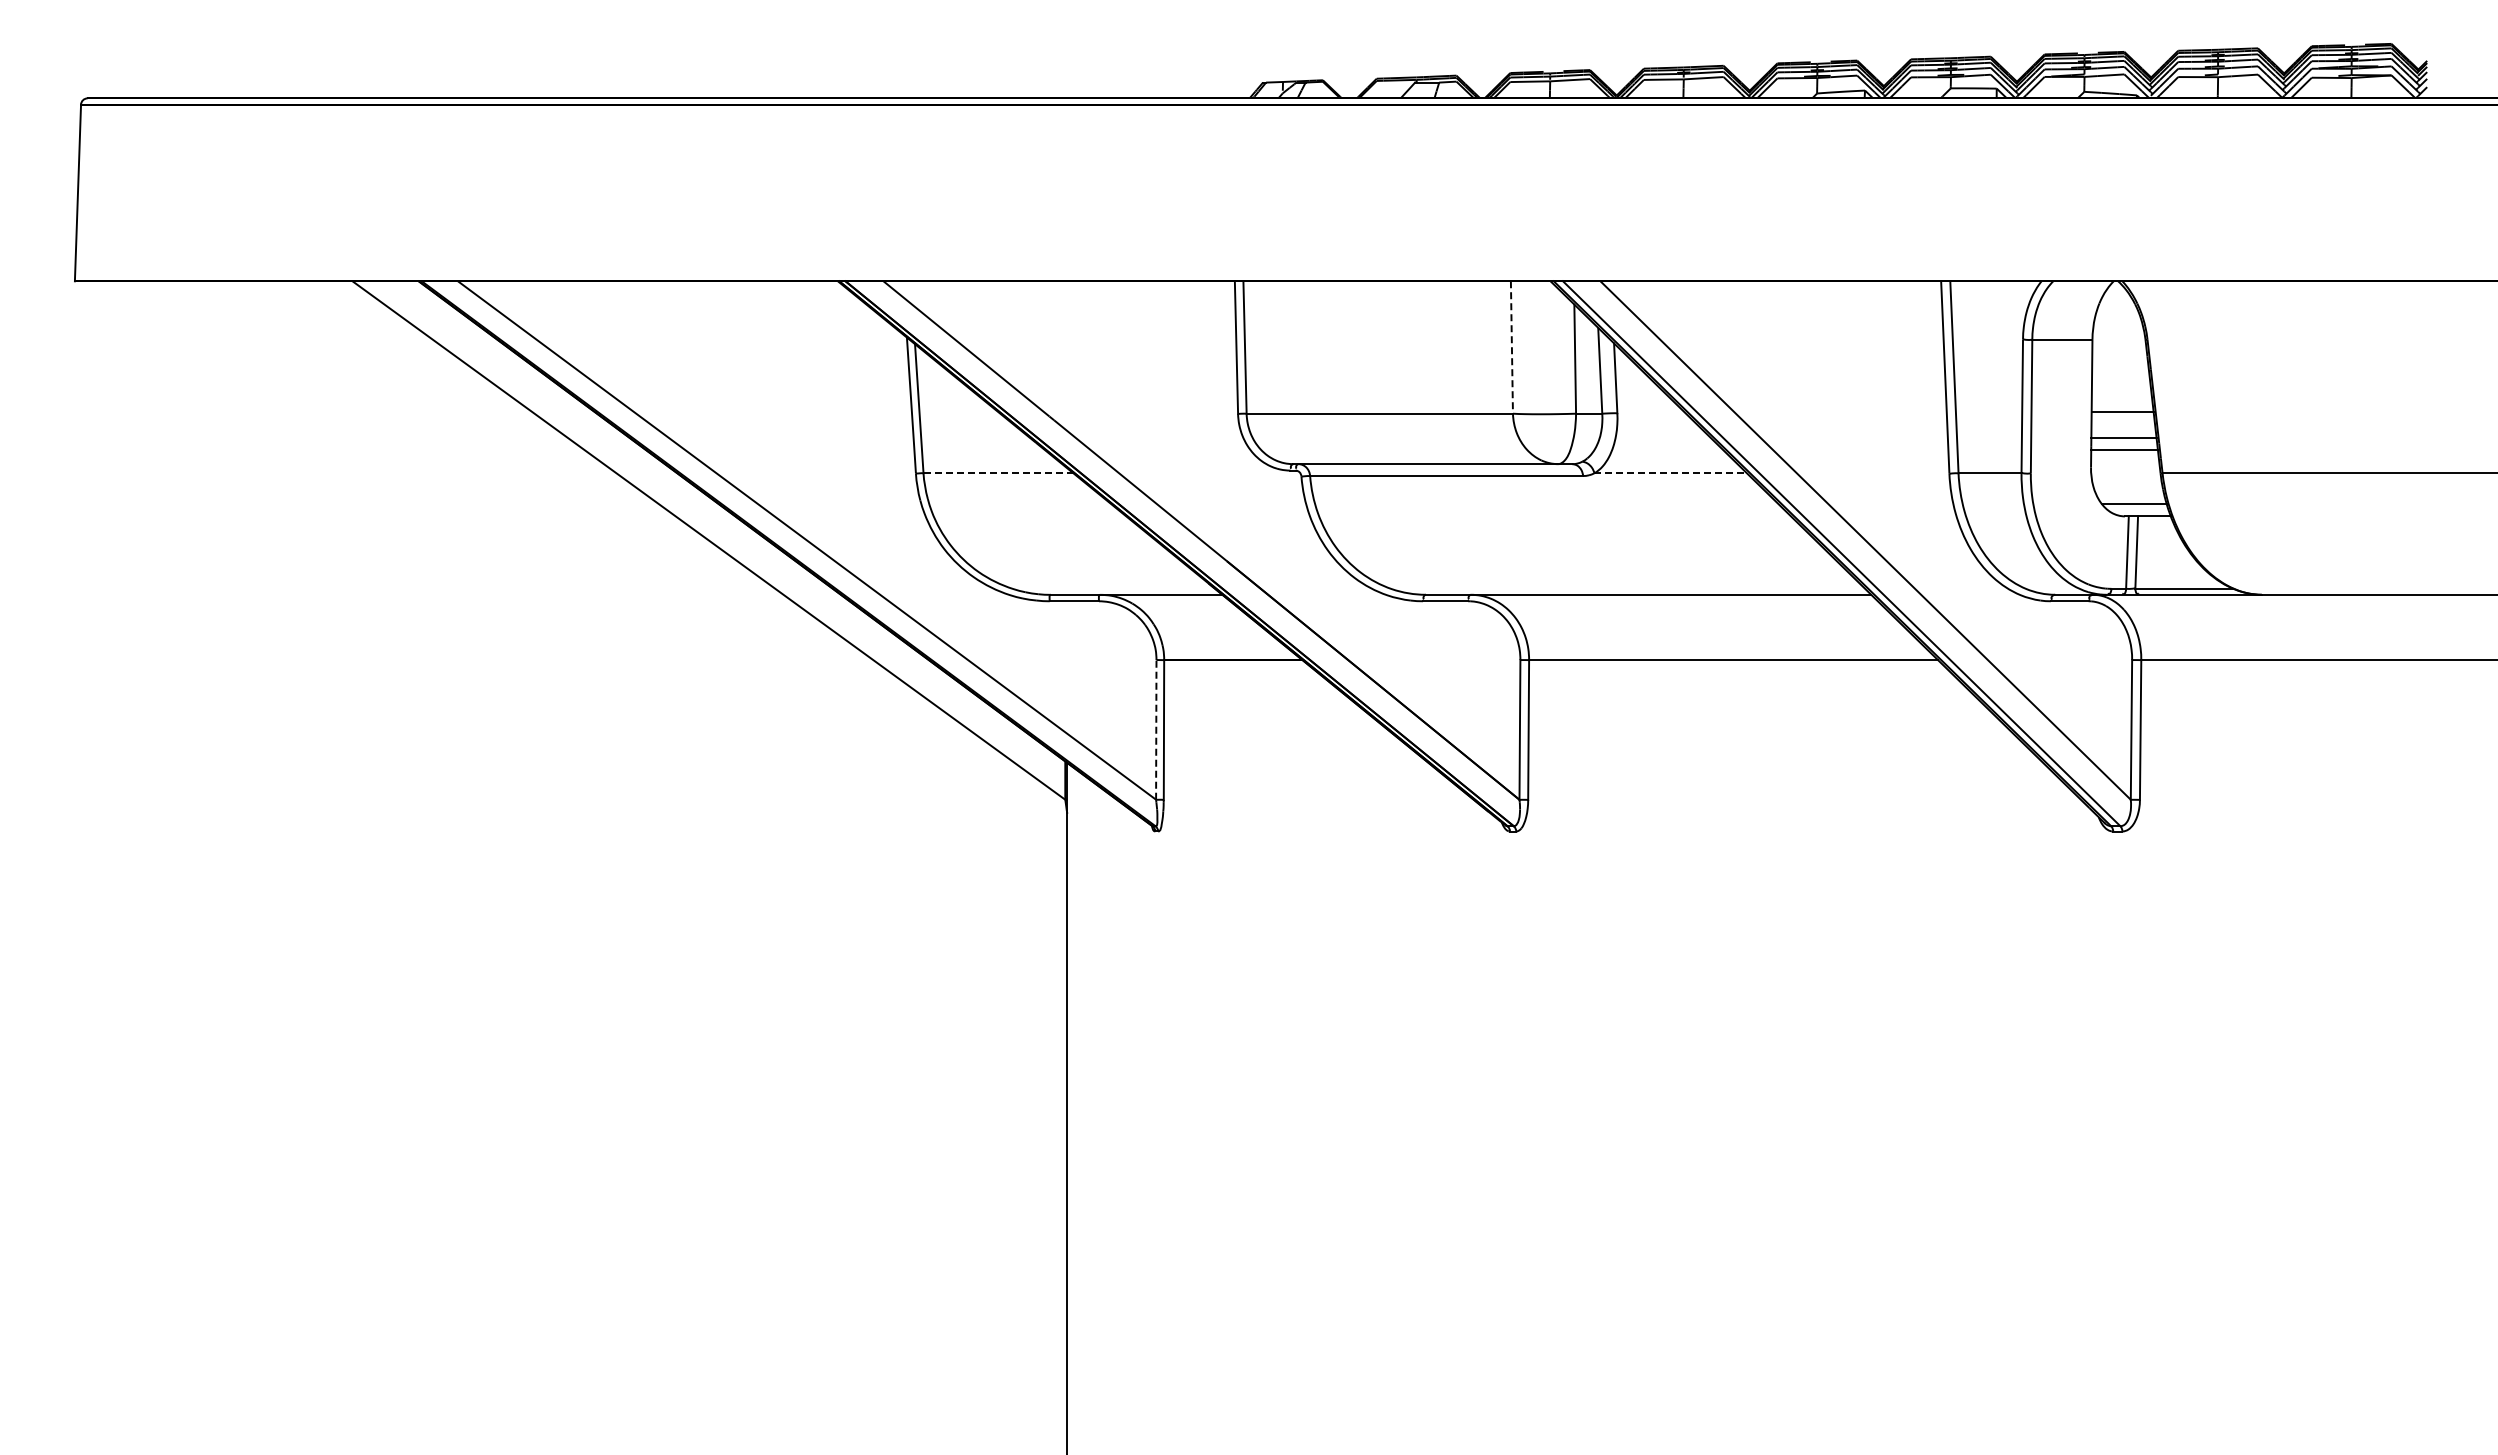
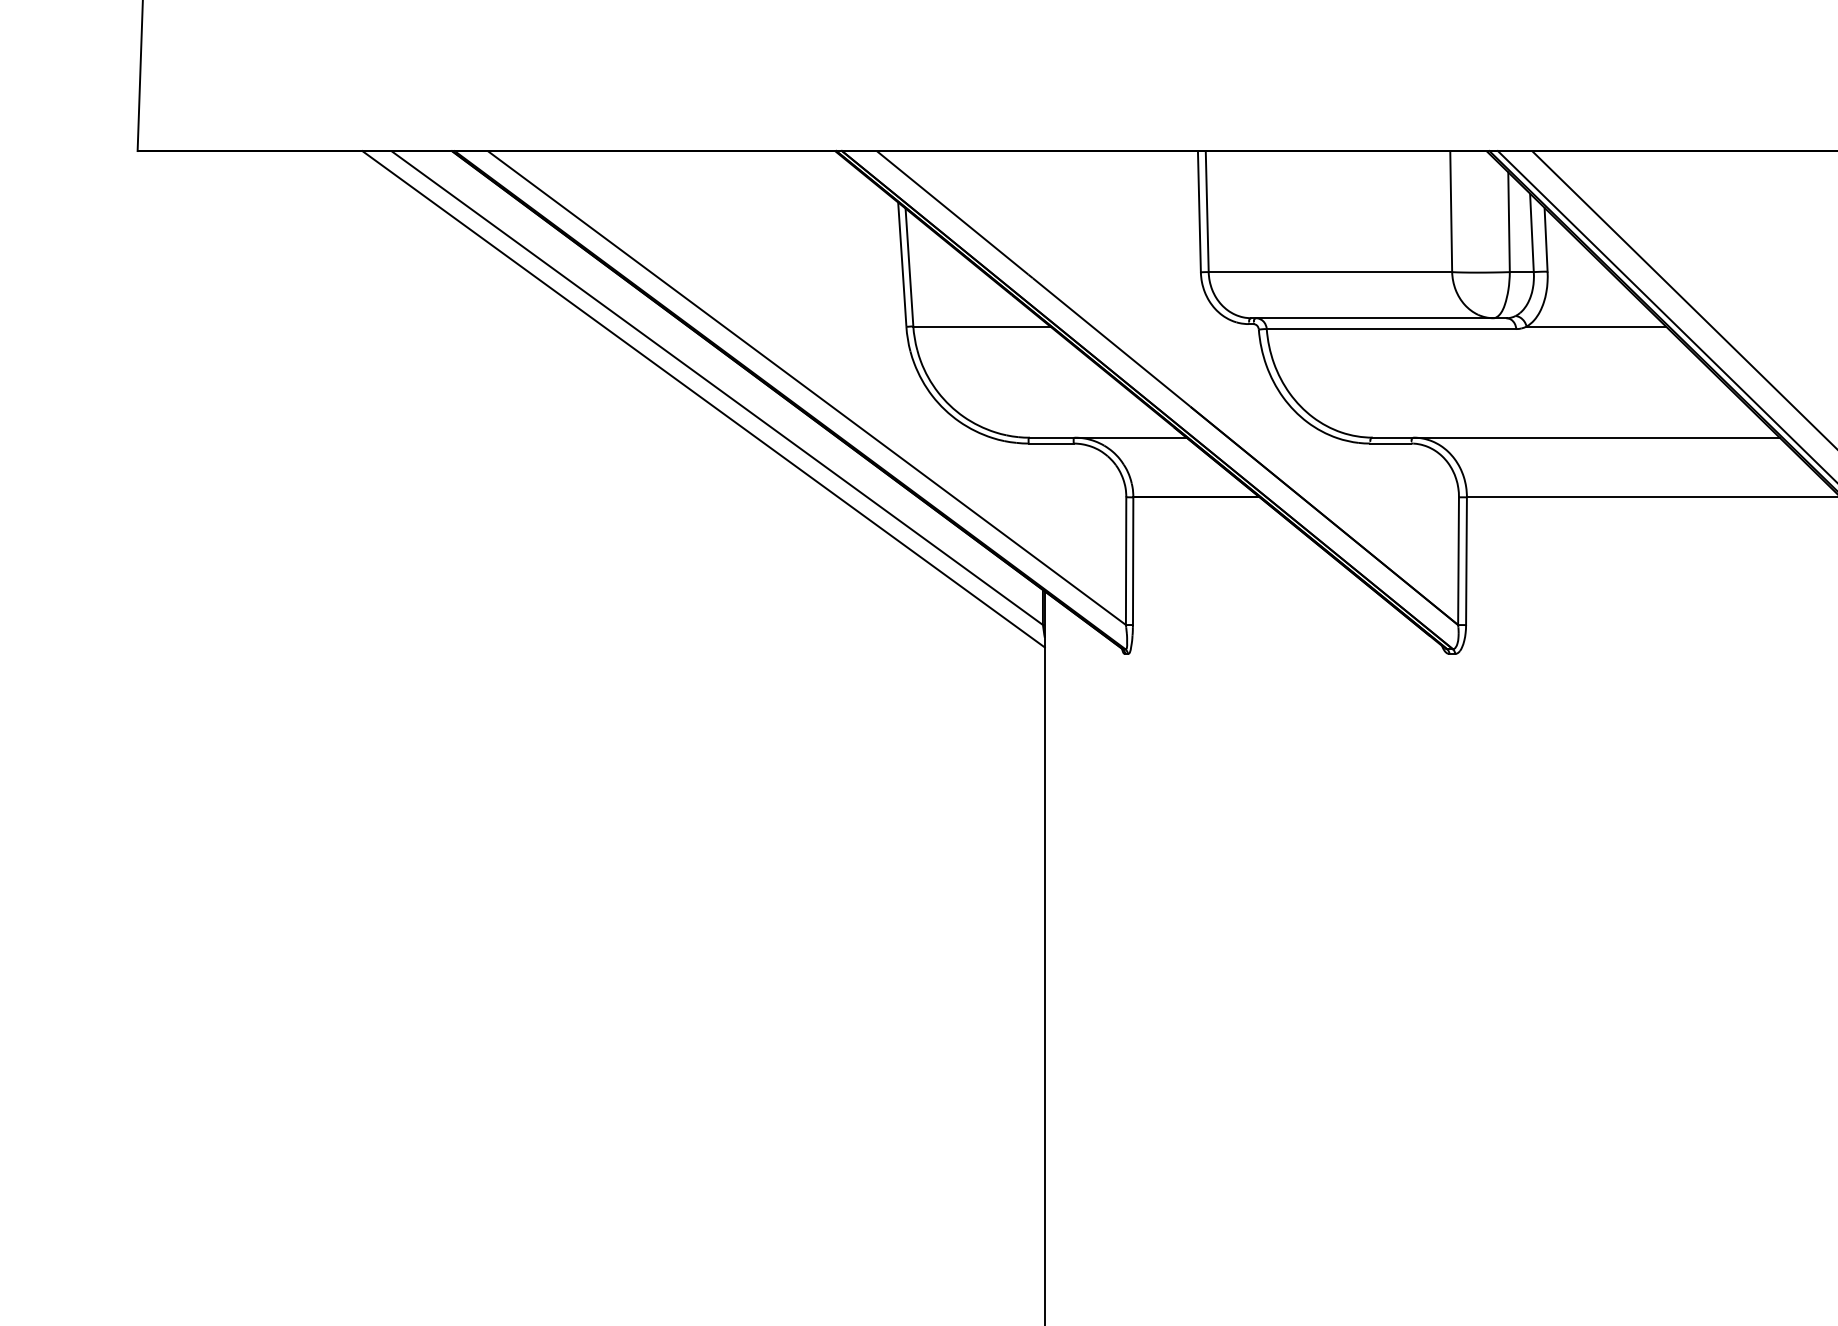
line: (1511, 347) -> (1450, 211), dashed -> solid
line: (998, 473) -> (981, 326), dashed -> solid
line: (1671, 473) -> (1597, 326), dashed -> solid
line: (693, 552) -> (703, 398), added
line: (1156, 729) -> (1126, 560), dashed -> solid

